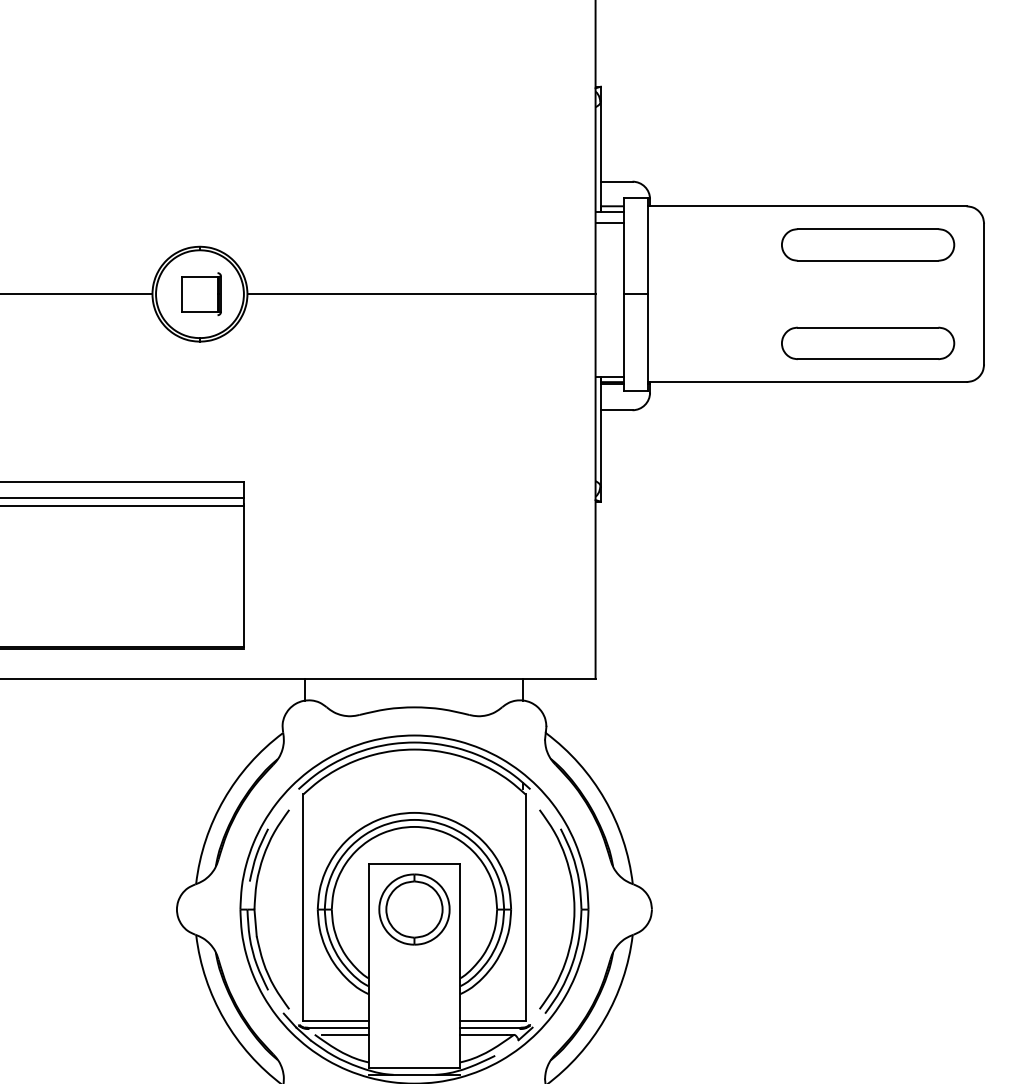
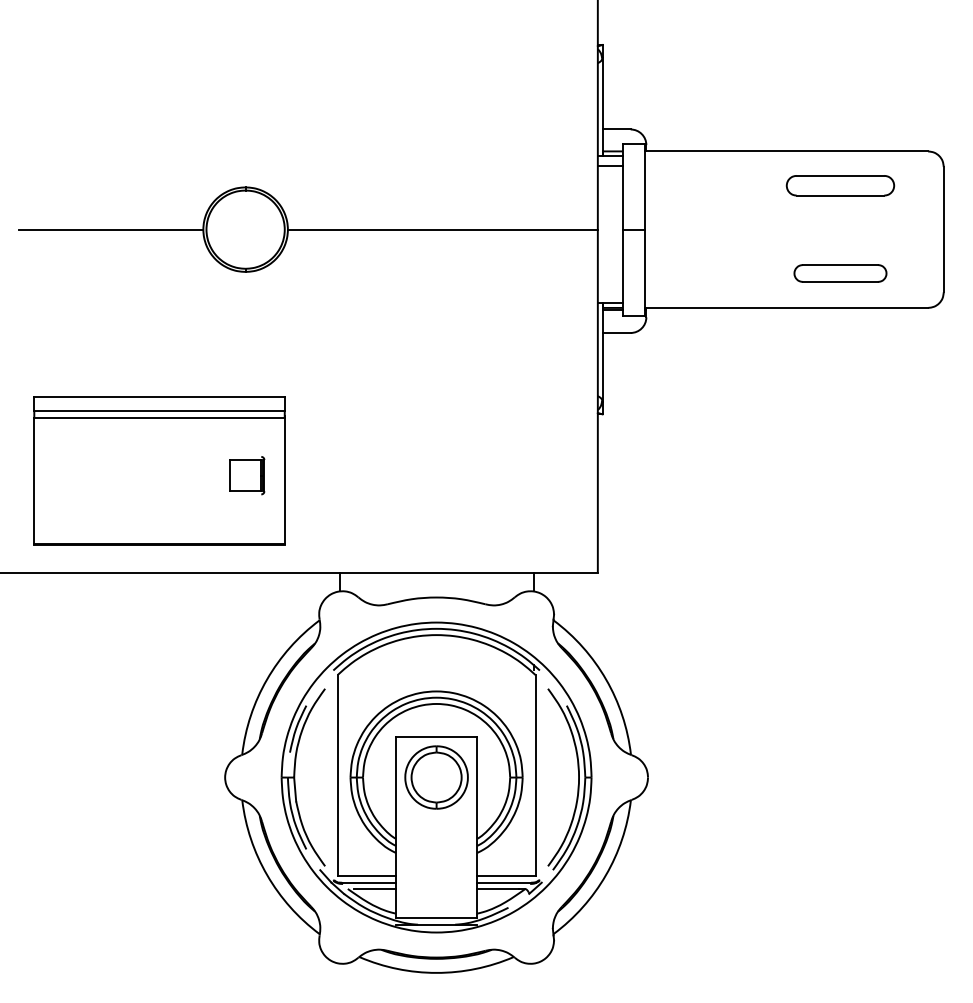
part: (868, 244) -> (840, 185), size x0.7
part: (202, 294) -> (247, 475), moved
part: (868, 343) -> (840, 273), size x0.6

